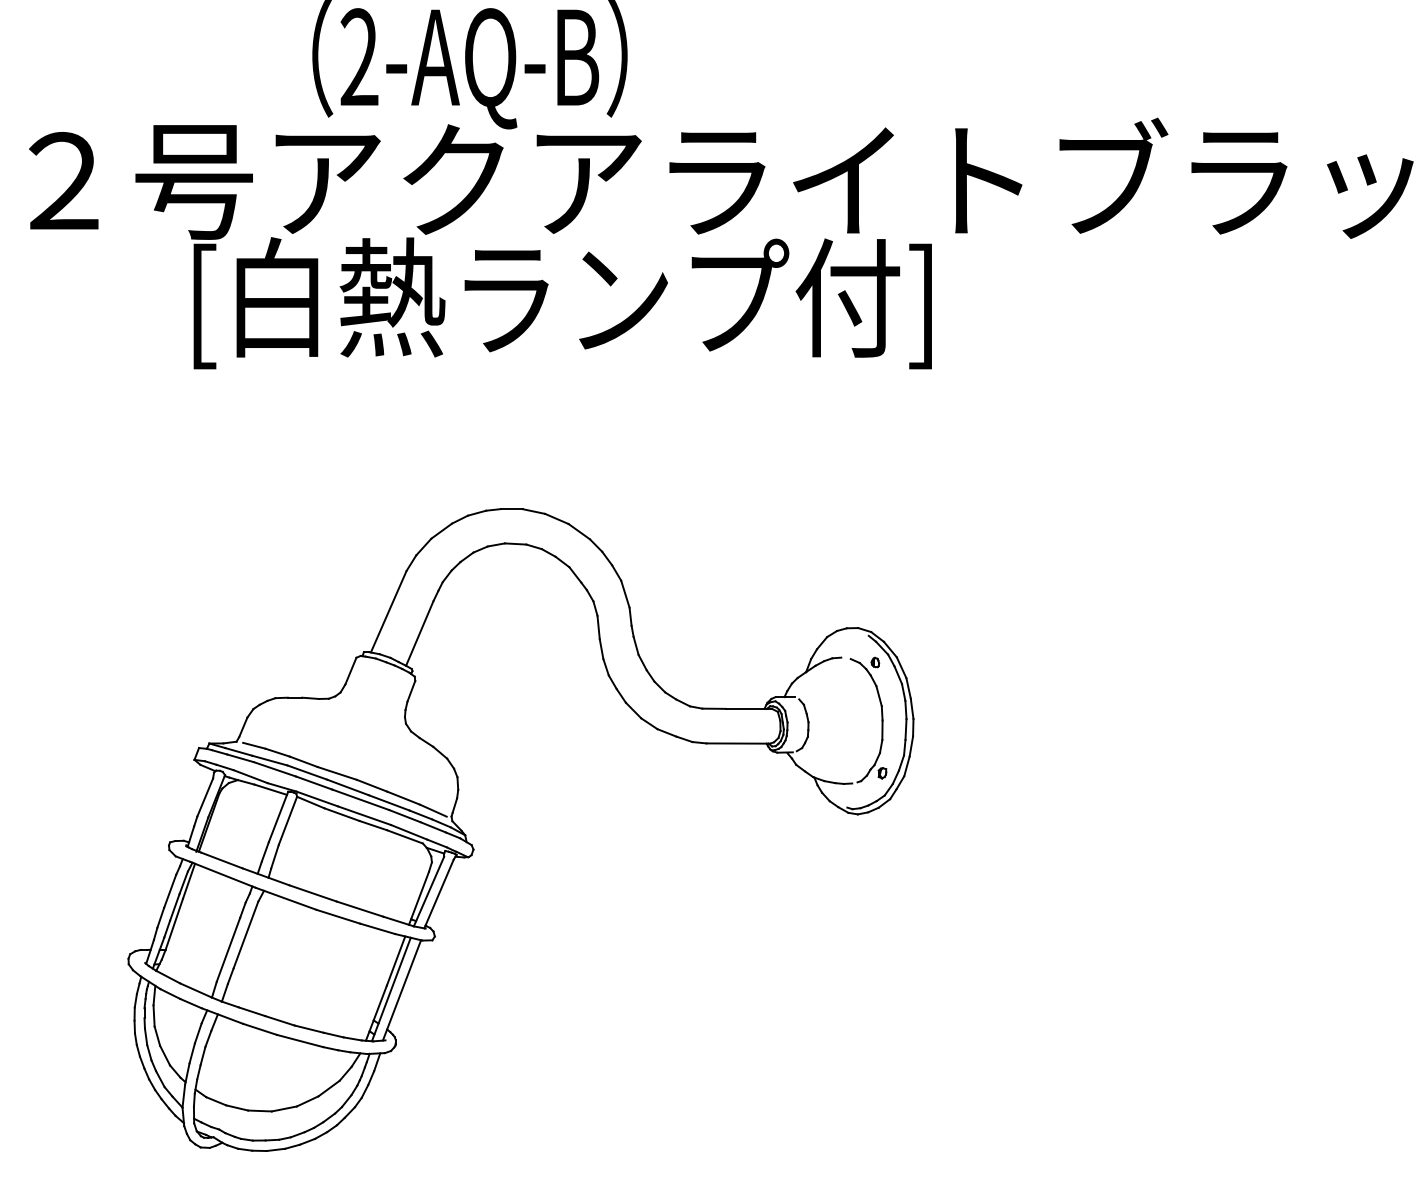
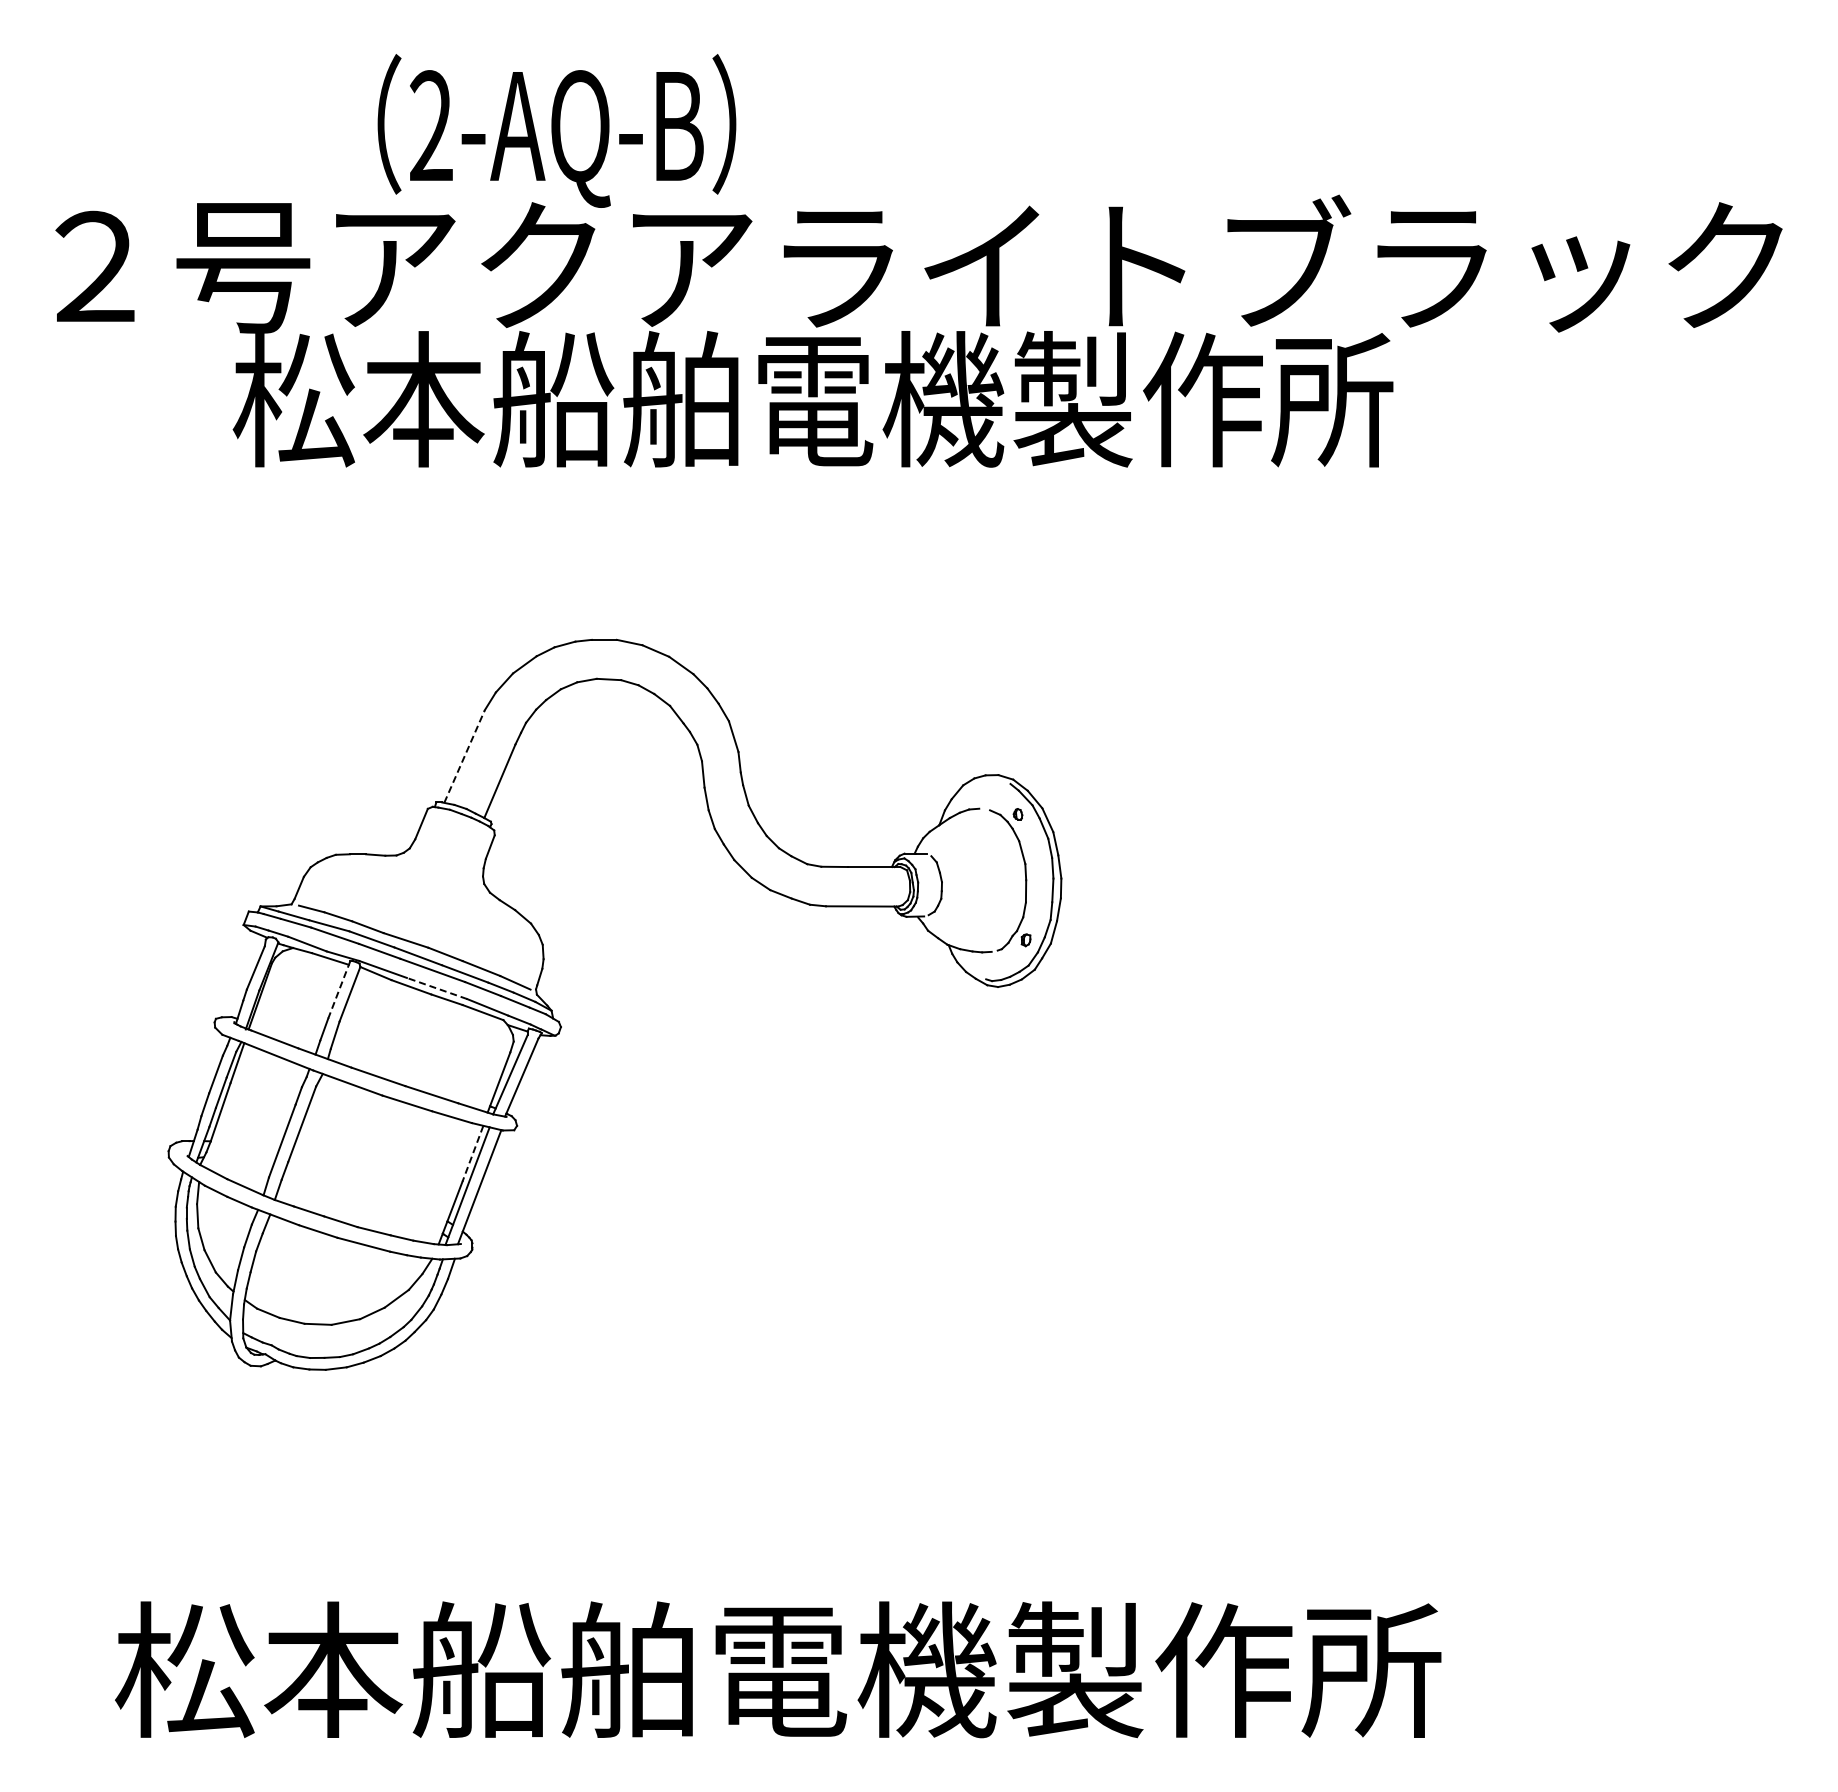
text: (694, 303) -> (812, 405), [白熱ランプ付] -> 松本船舶電機製作所
line: (388, 611) -> (464, 756), solid -> dashed
line: (364, 815) -> (437, 988), solid -> dashed
line: (278, 816) -> (339, 989), solid -> dashed
line: (395, 960) -> (472, 1153), solid -> dashed

